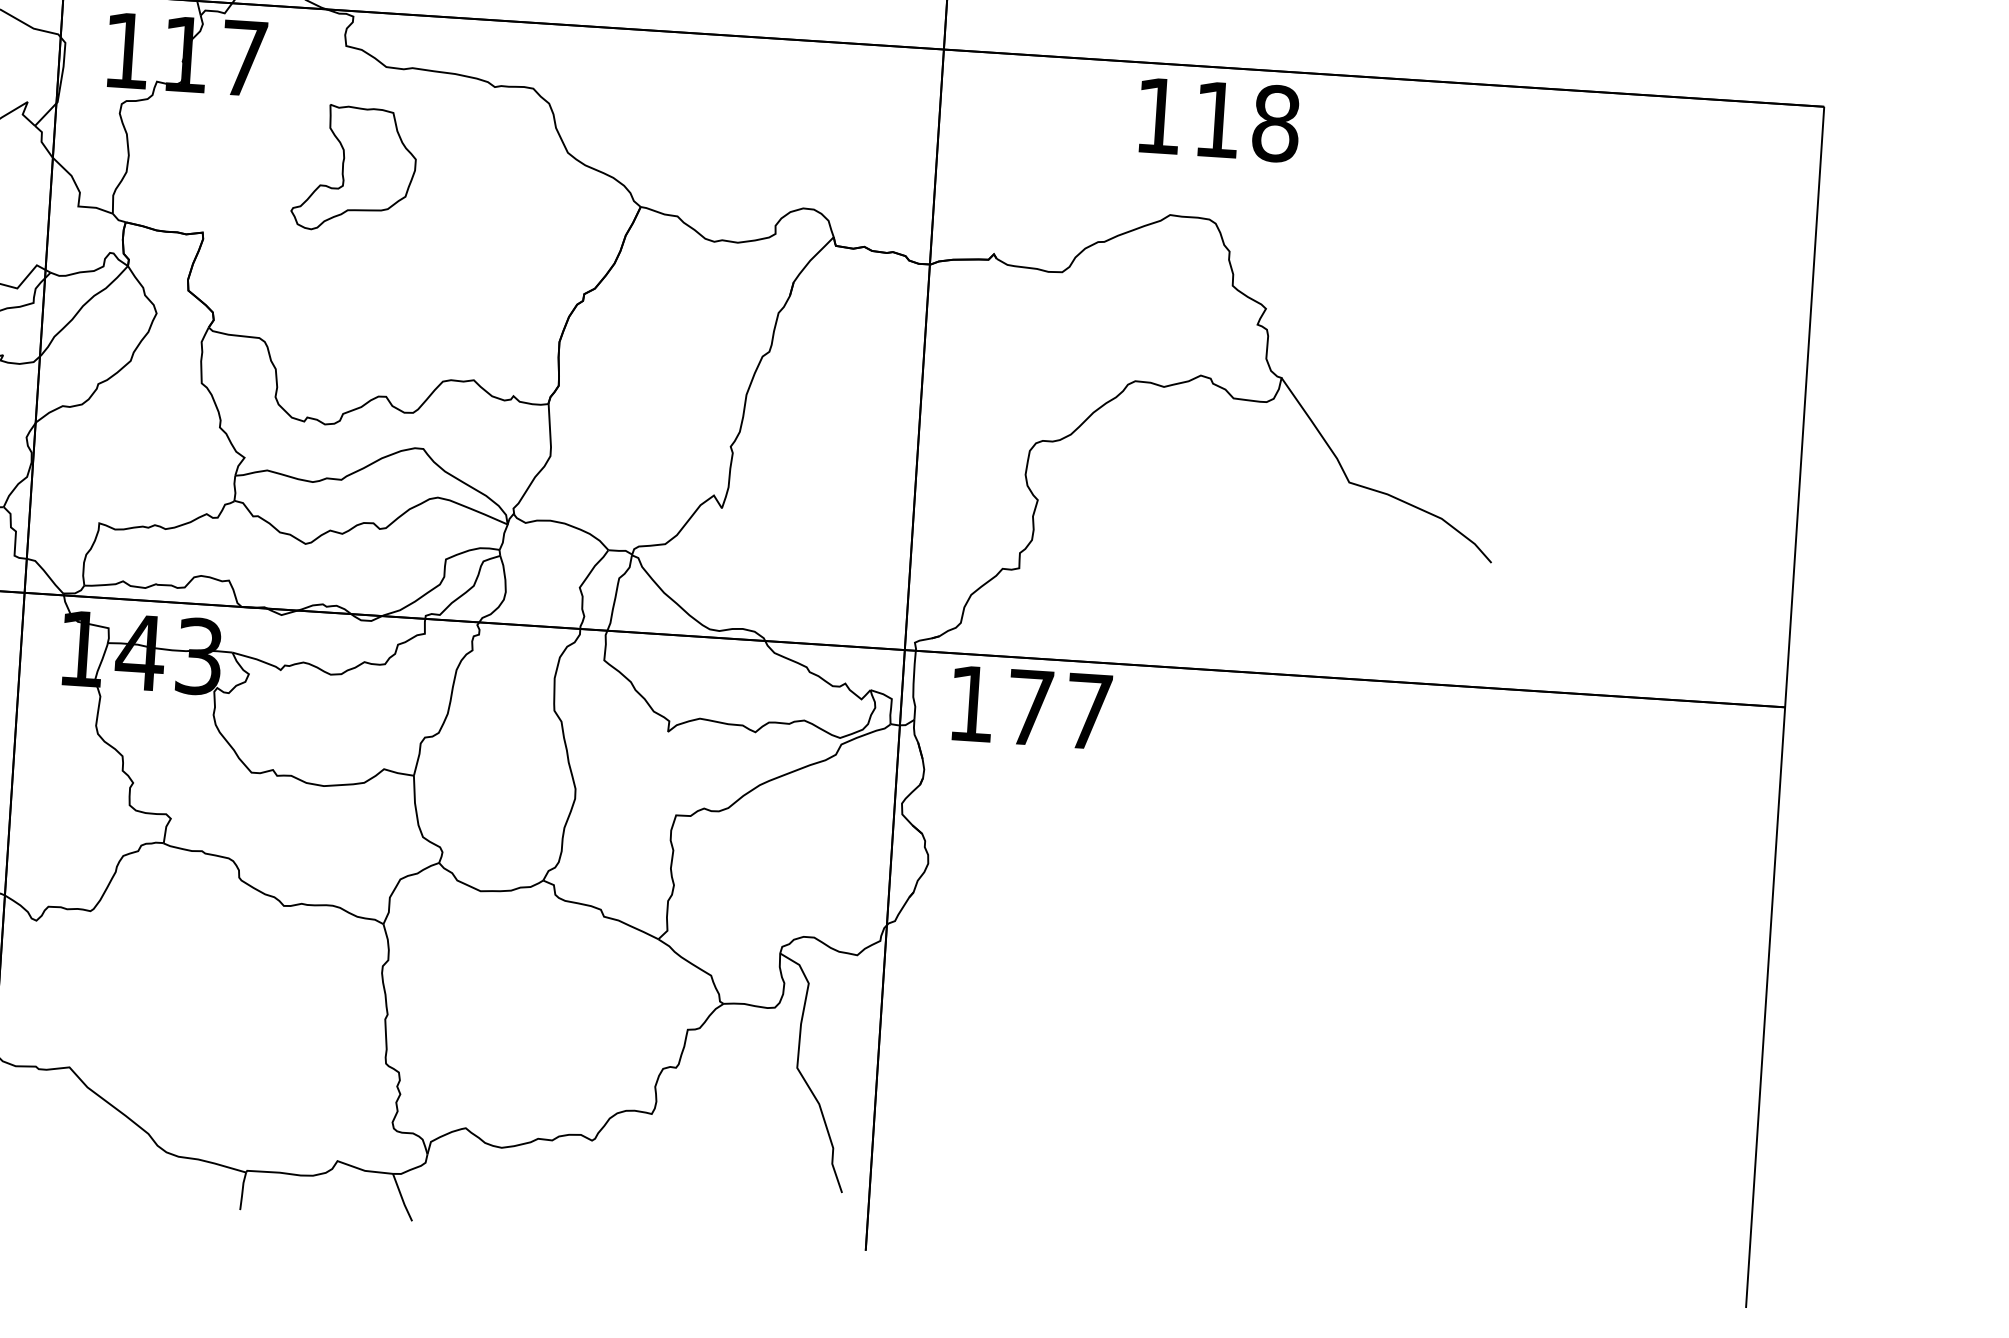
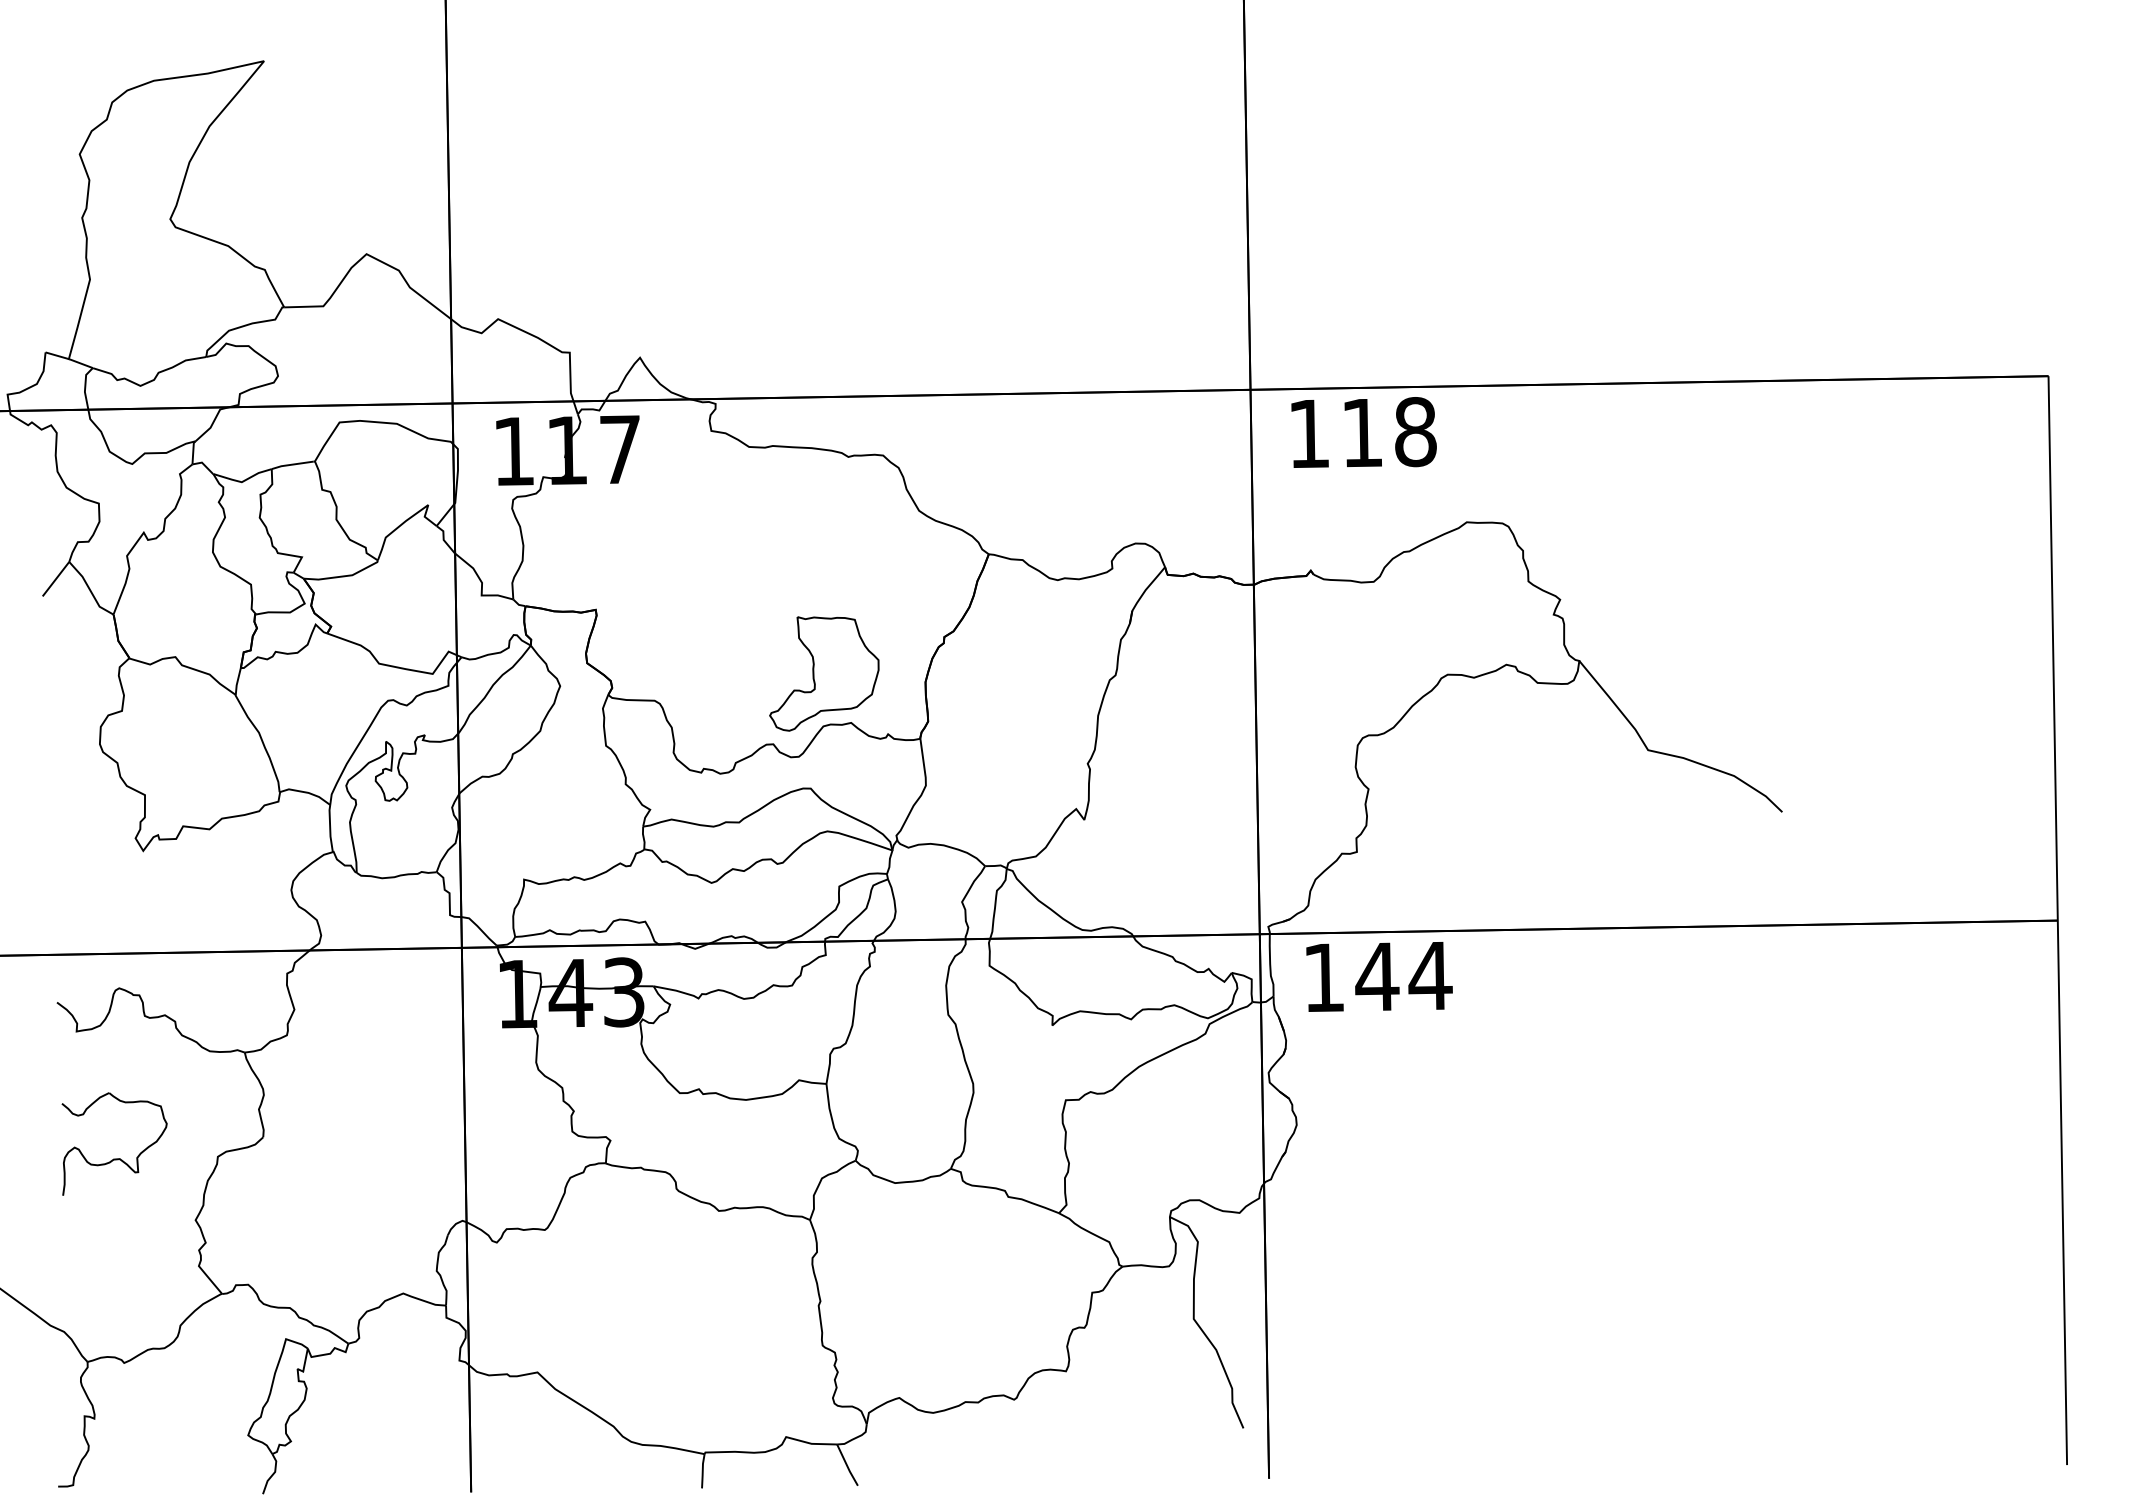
text: (1218, 119) -> (1363, 432), moved
part: (355, 169) -> (824, 673), moved
text: (1059, 708) -> (1403, 975), 177 -> 144

